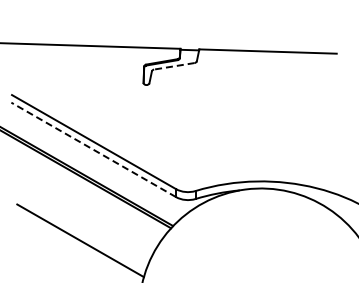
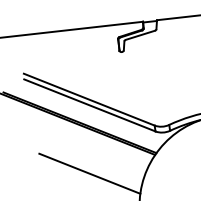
line: (173, 66) -> (139, 35), dashed -> solid
line: (93, 149) -> (89, 105), dashed -> solid

